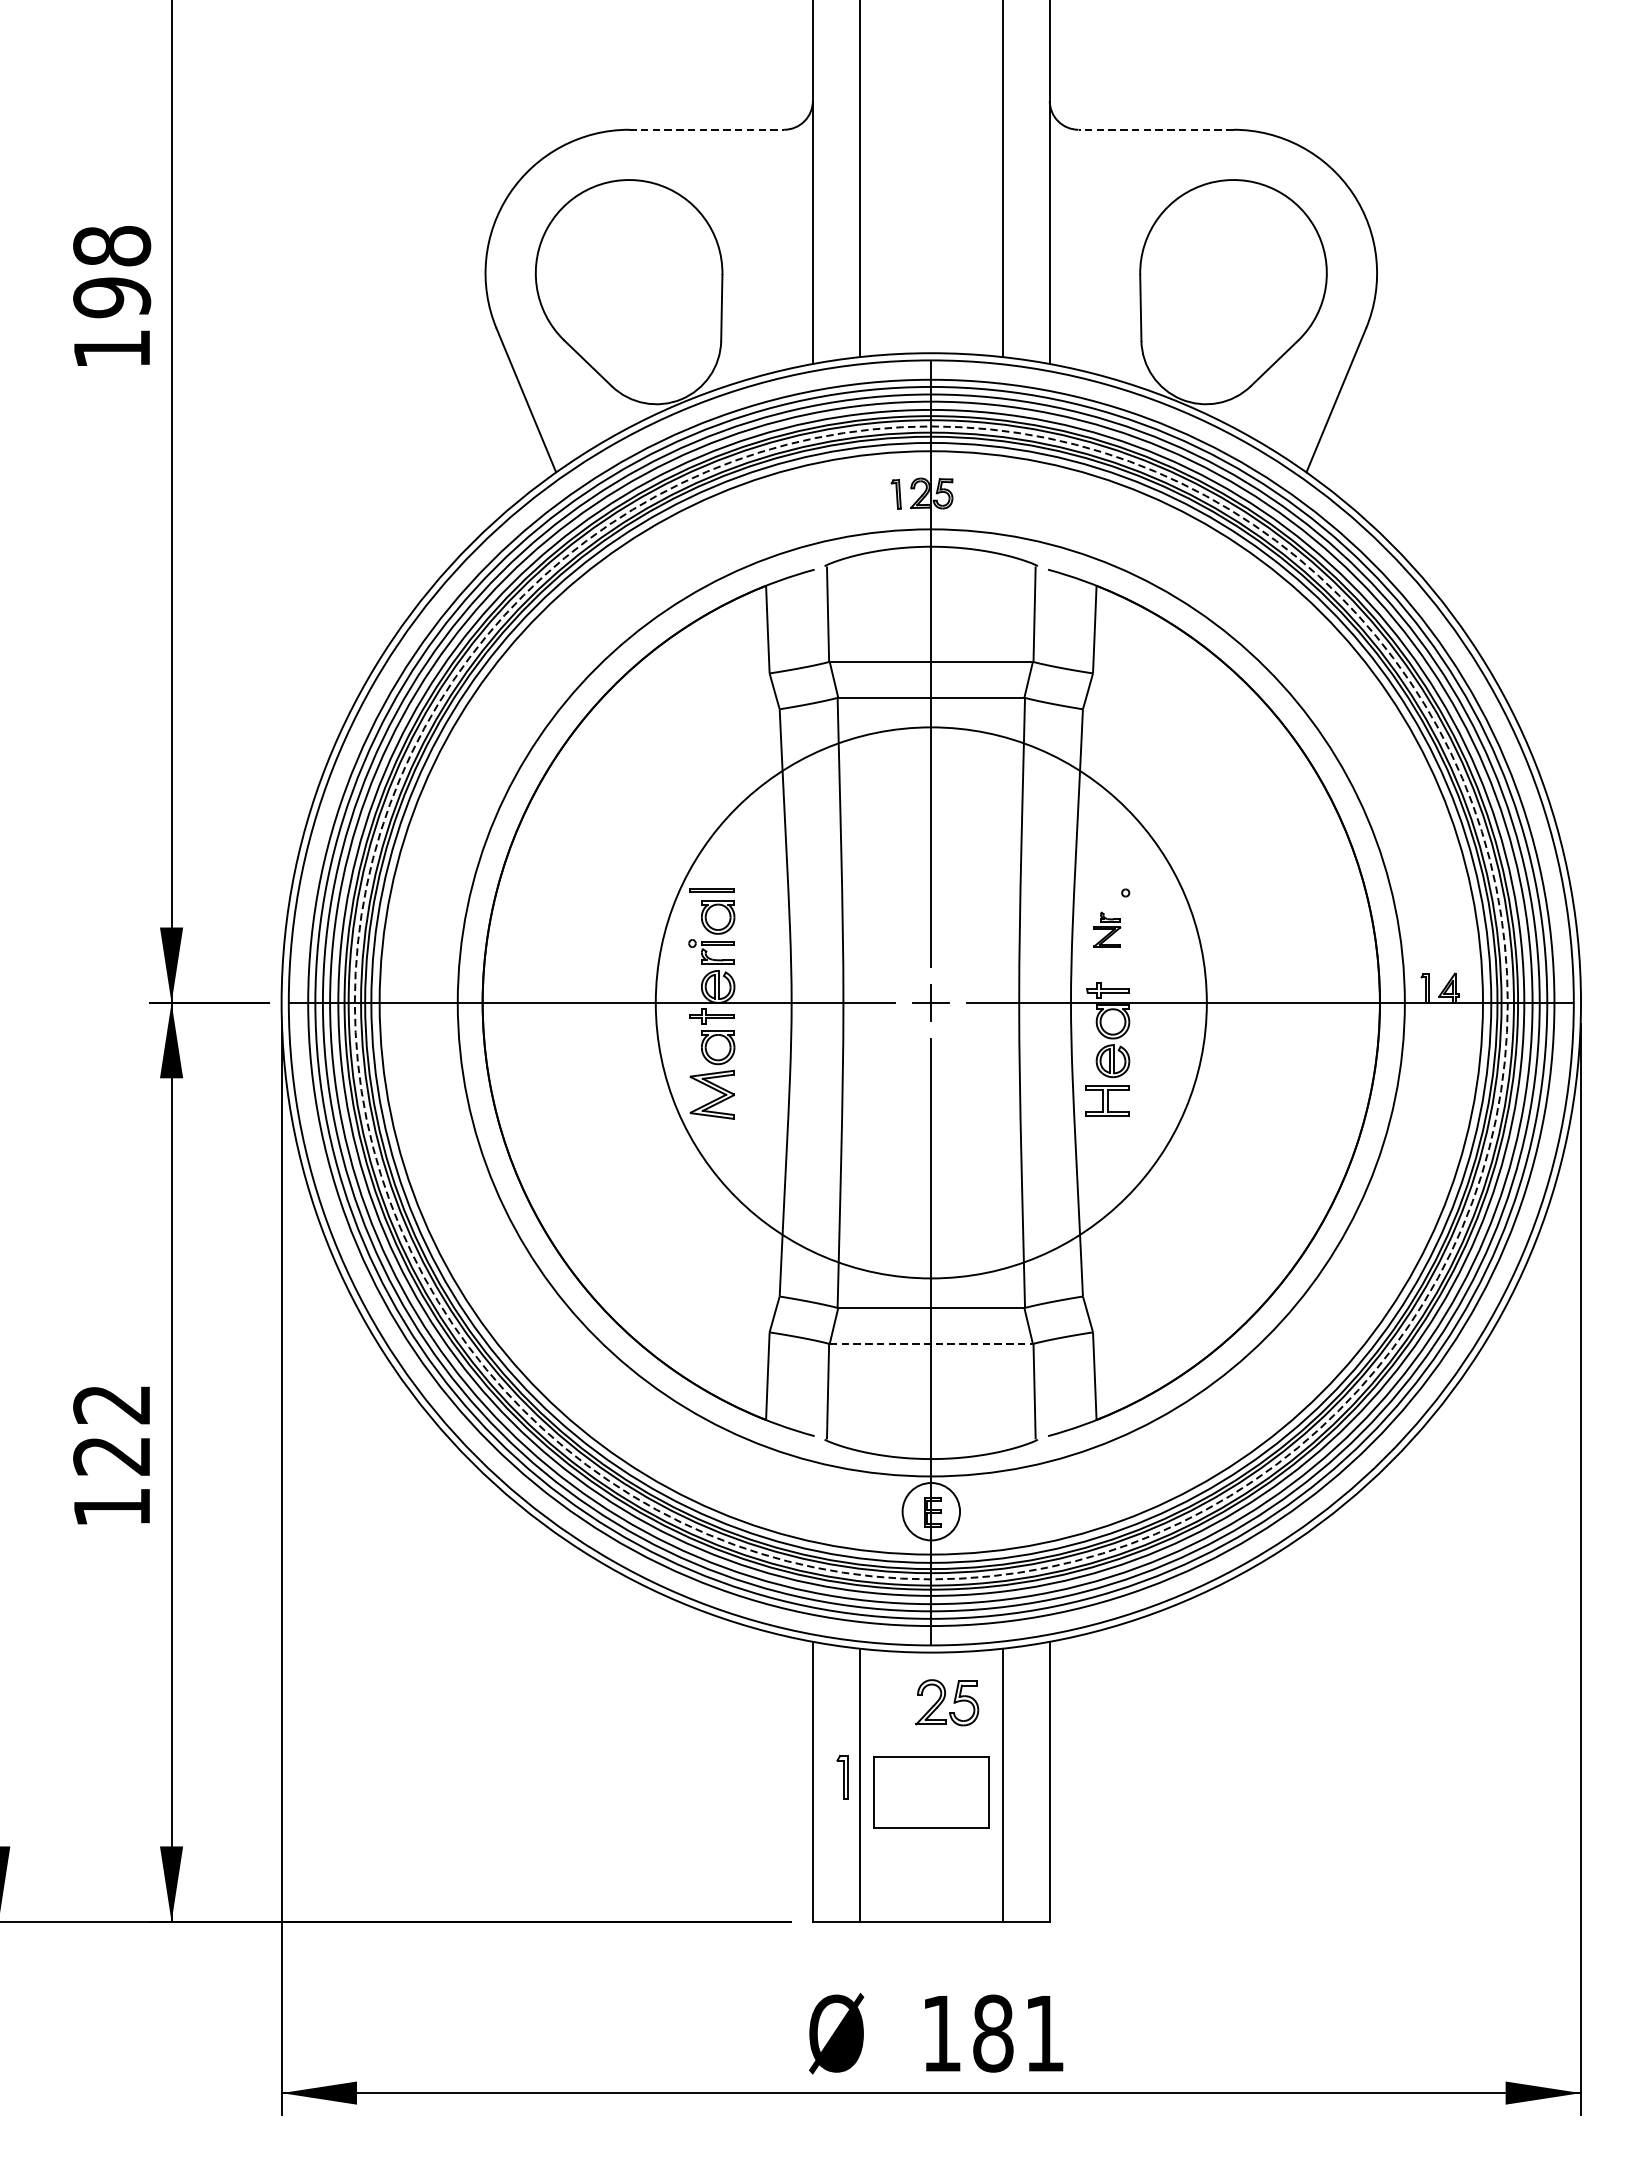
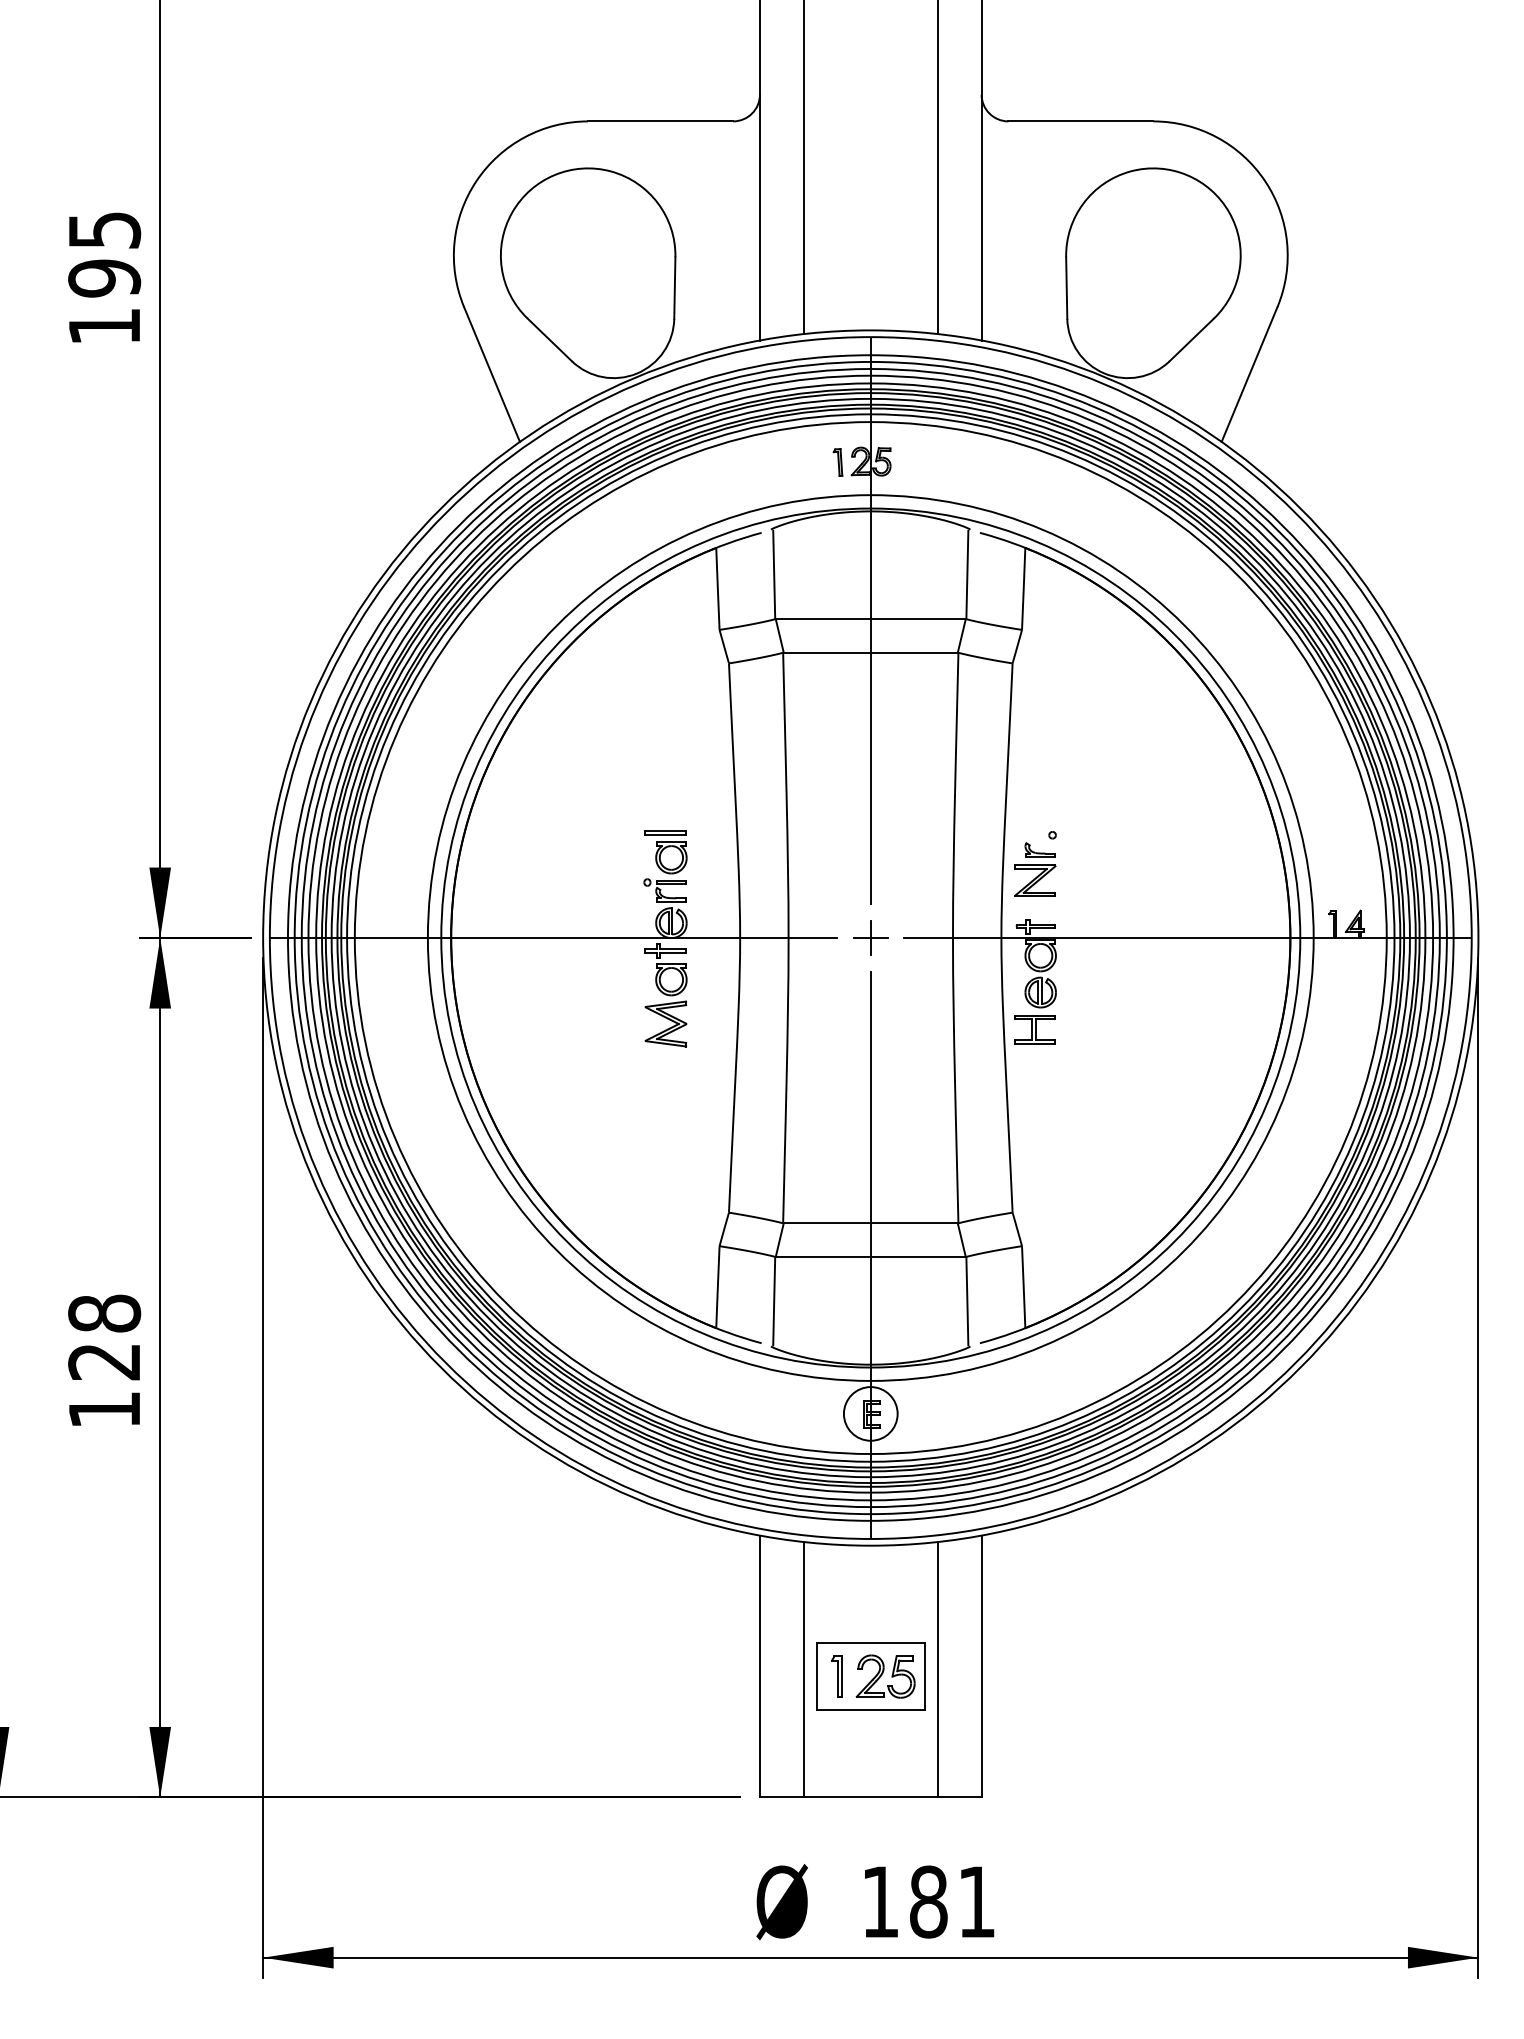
line: (707, 129) -> (661, 121), dashed -> solid
line: (1155, 129) -> (1080, 121), dashed -> solid
text: (112, 246) -> (104, 230), 198 -> 195
part: (1107, 929) -> (1035, 869), size x1.67
circle: (931, 1002) -> (870, 937), dashed -> solid
circle: (931, 1002) -> (870, 937), size x1.67
line: (932, 1343) -> (871, 1256), dashed -> solid
text: (112, 1404) -> (104, 1313), 122 -> 128
part: (947, 1702) -> (885, 1676), moved
part: (842, 1777) -> (836, 1676), moved

